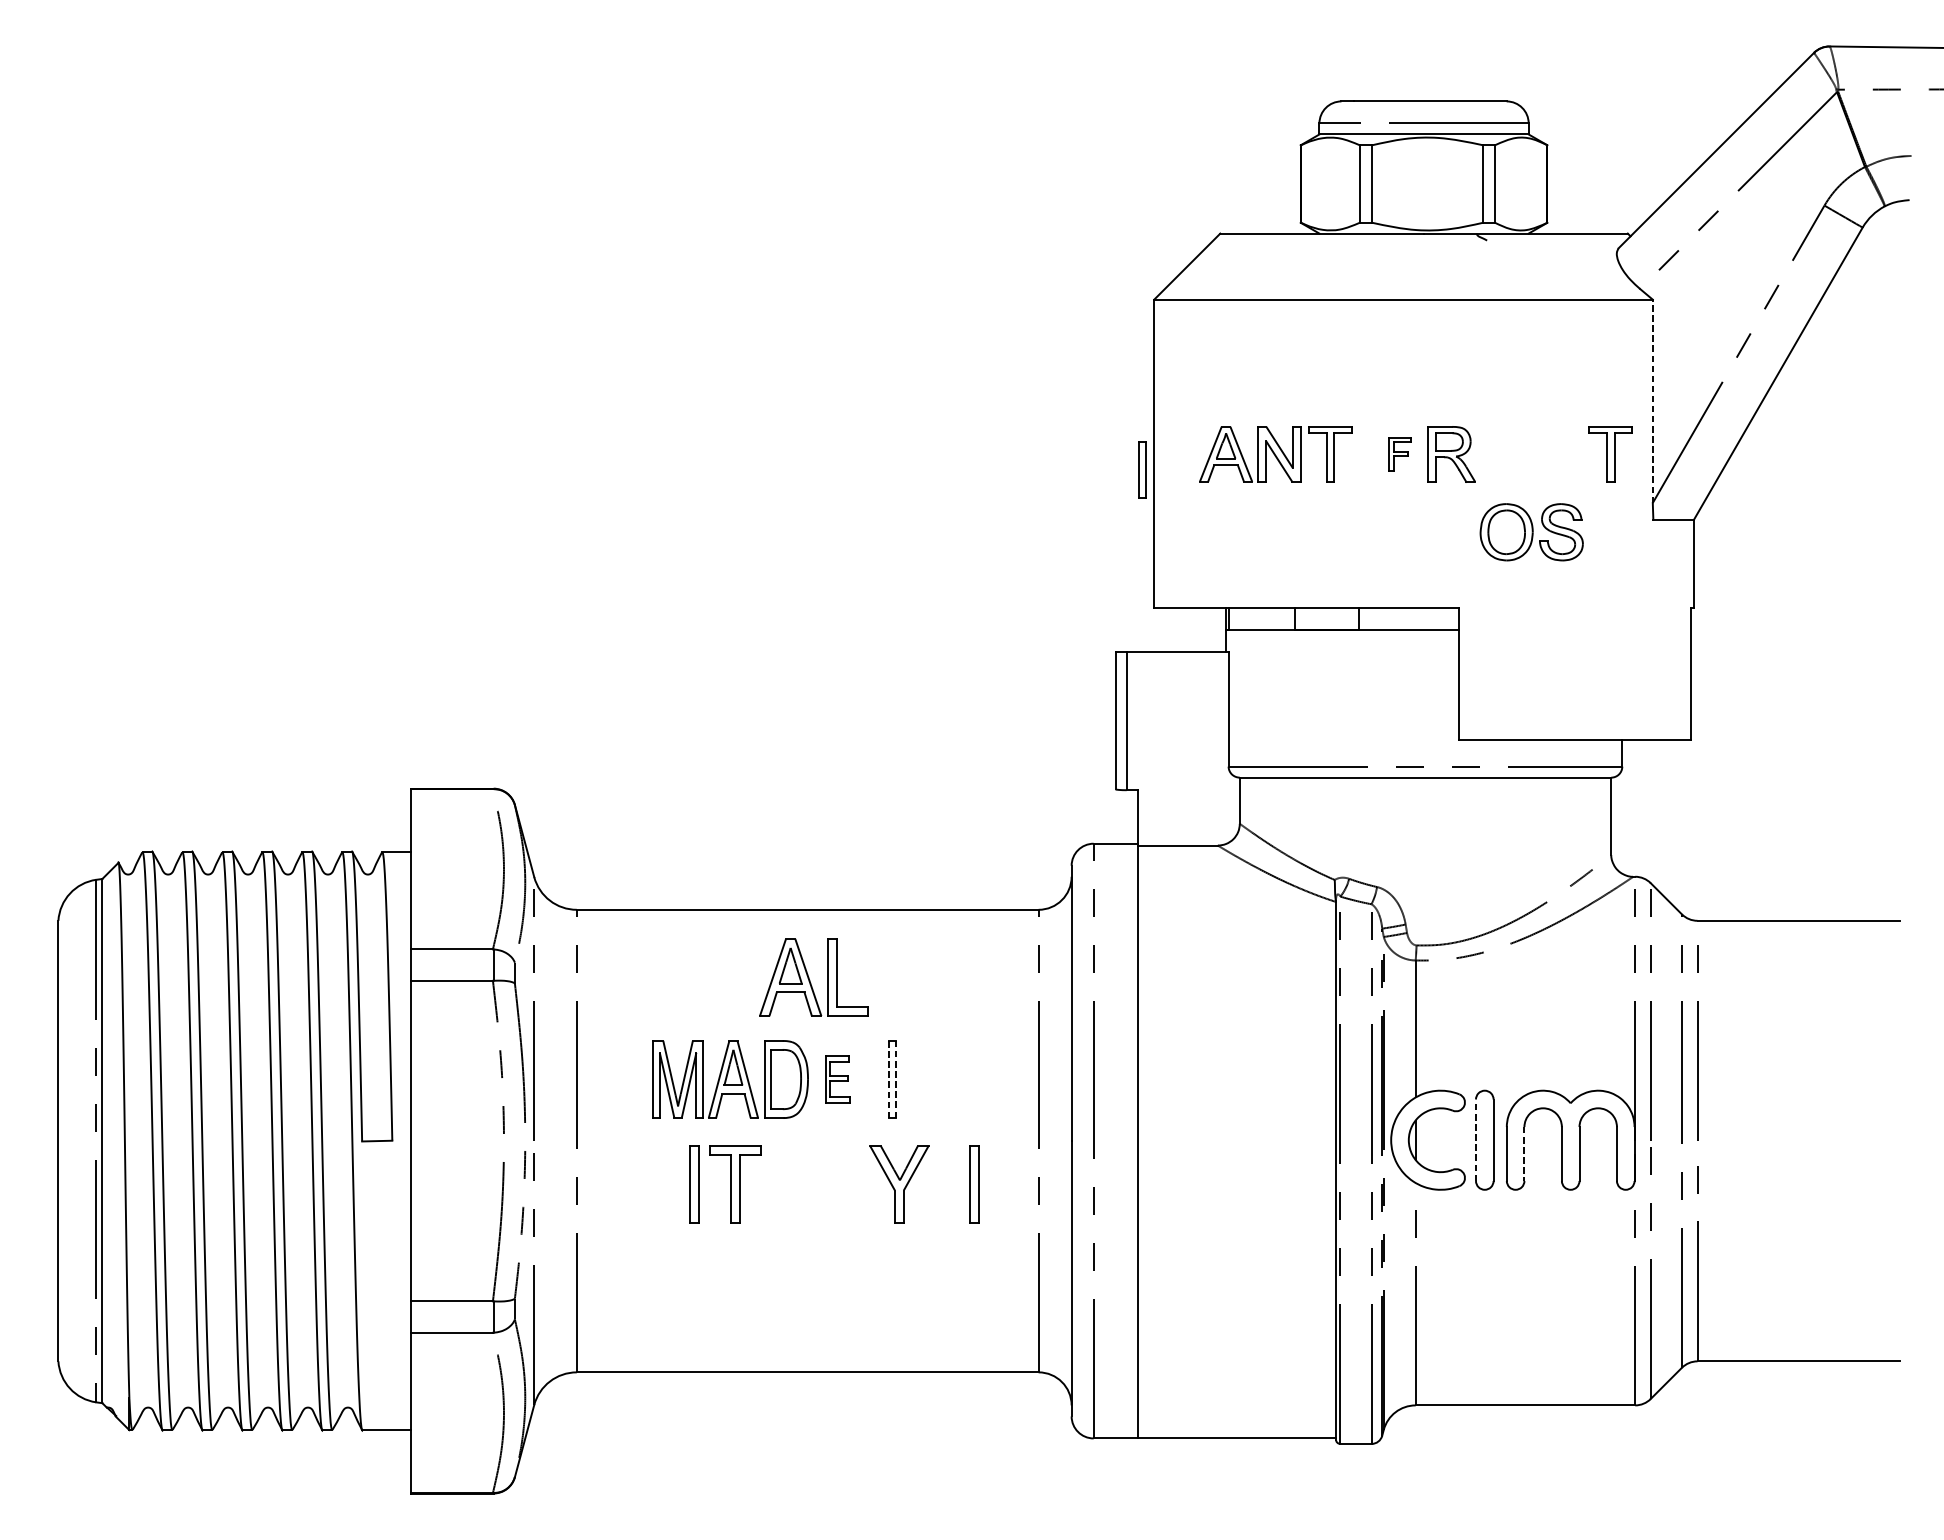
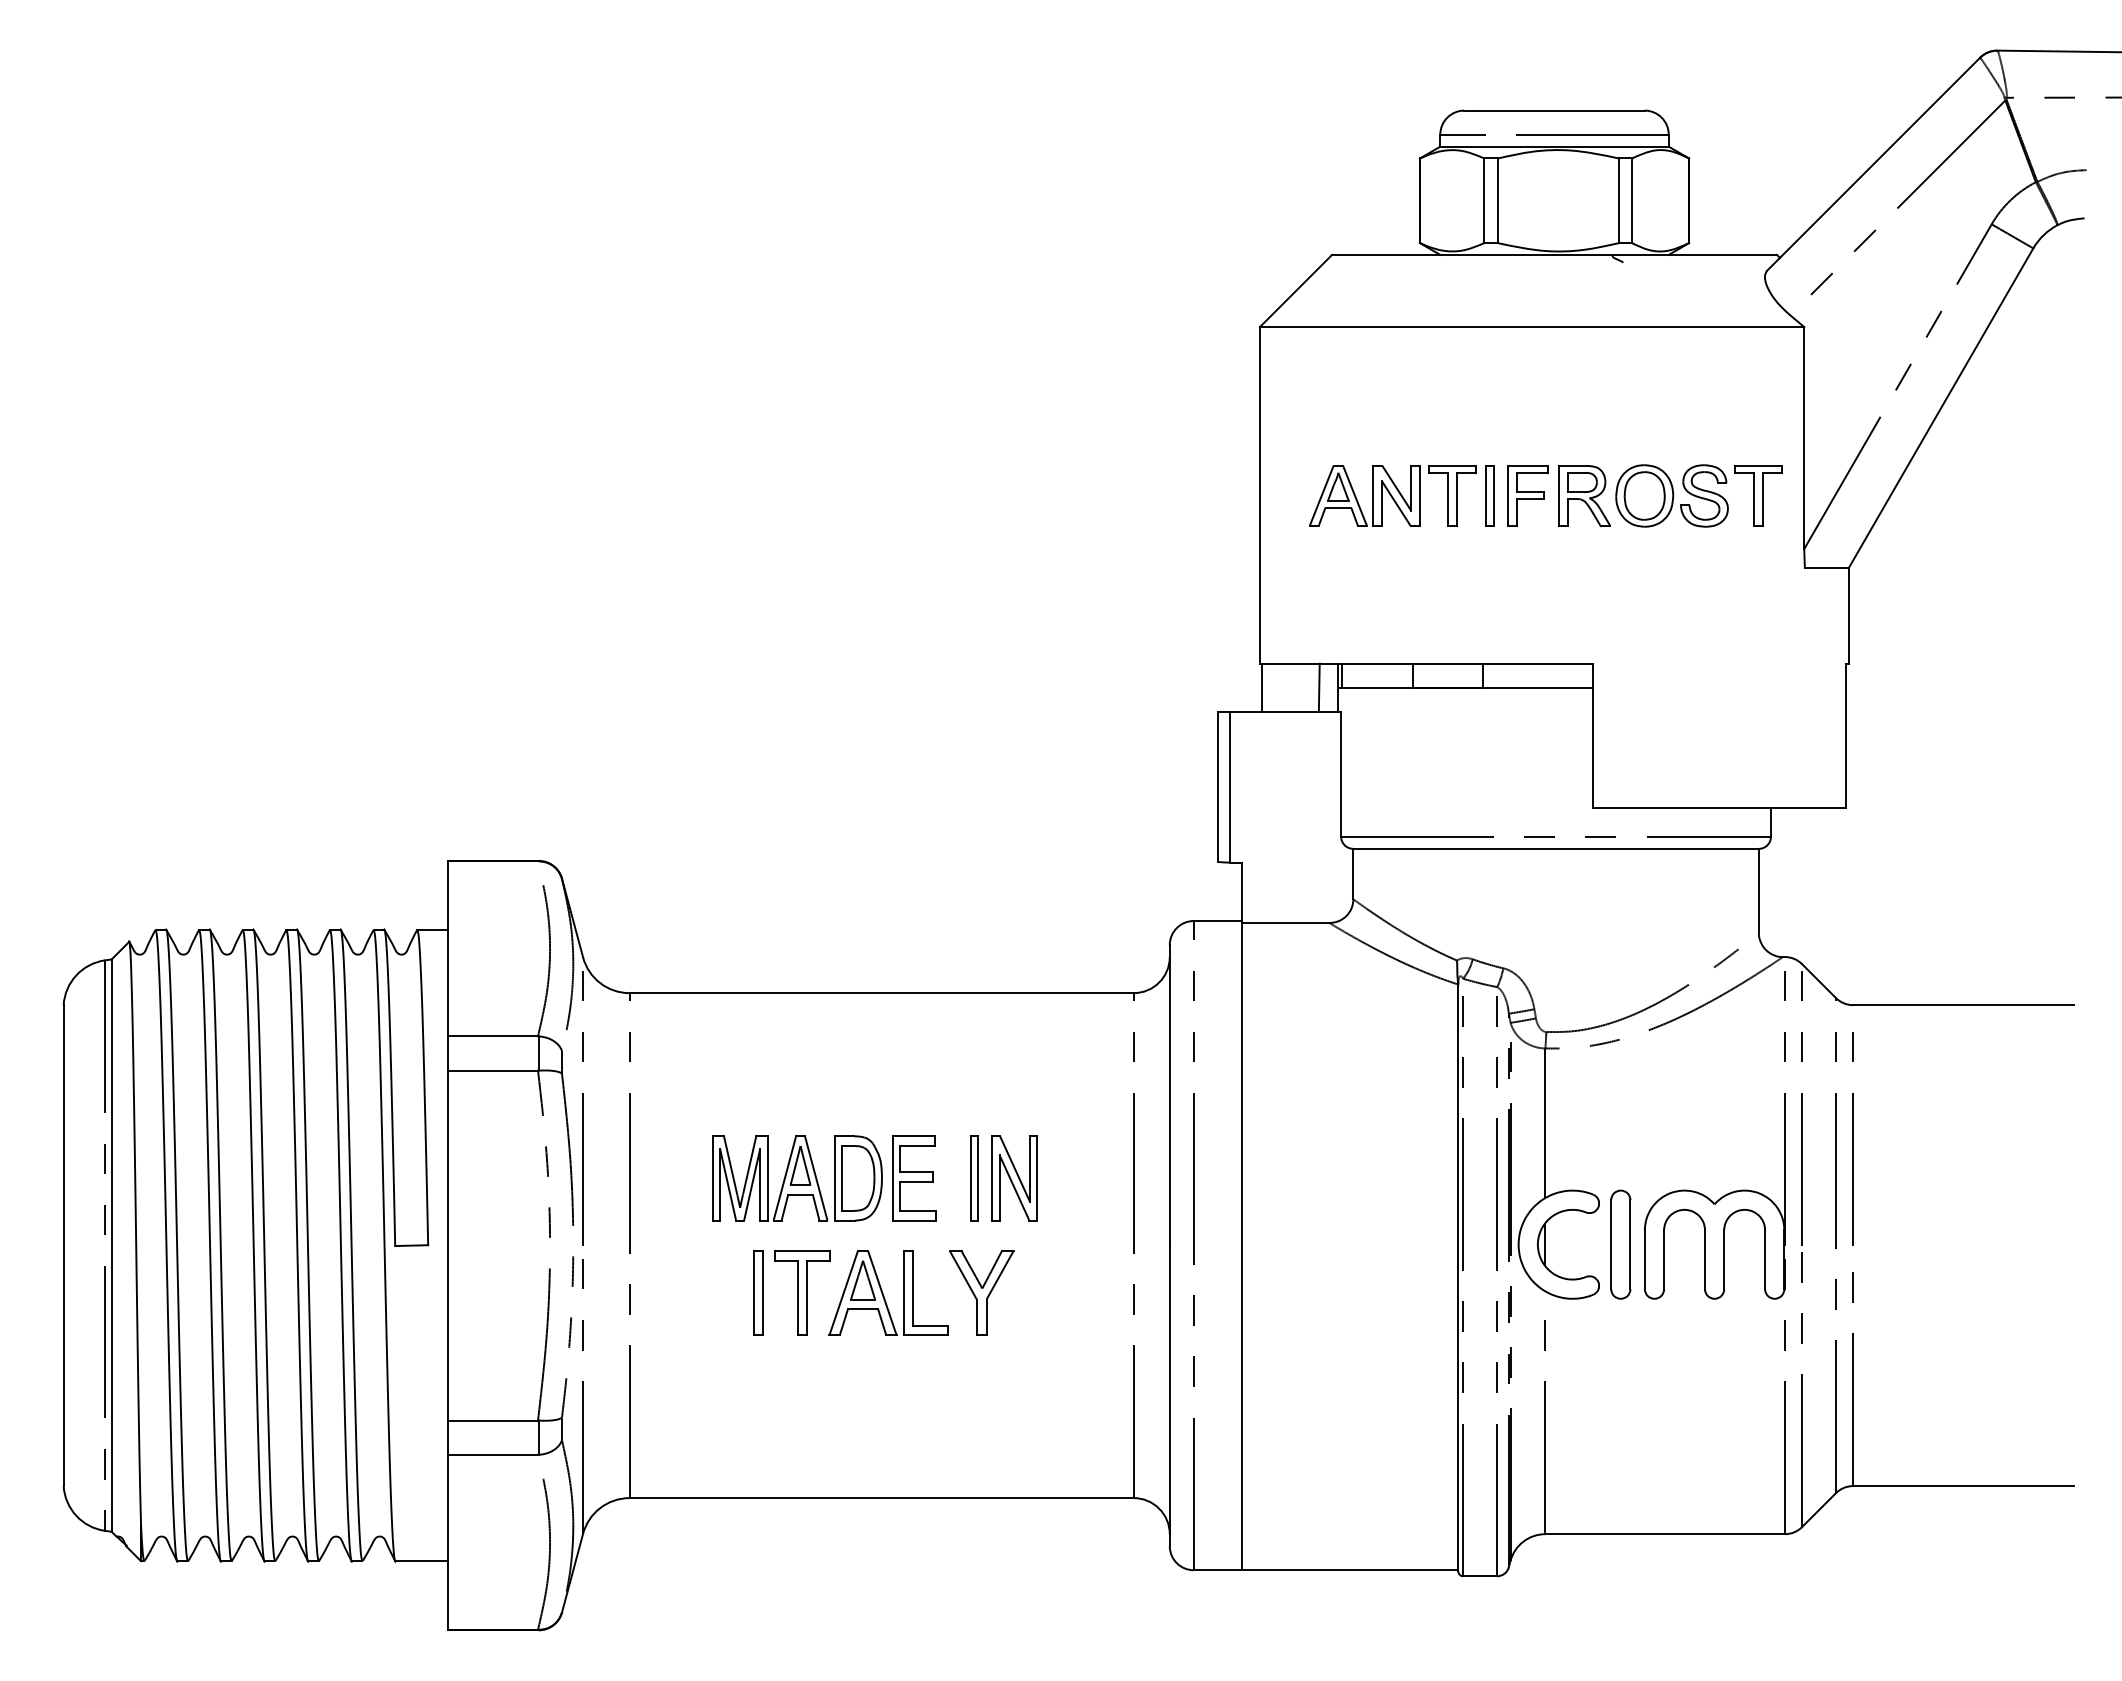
line: (1653, 400) -> (1804, 437), dashed -> solid
part: (1399, 453) -> (1527, 495), size x1.67
part: (1141, 469) -> (1489, 495), moved
part: (1531, 531) -> (1671, 495), moved
line: (1156, 629) -> (1262, 687), added
line: (1207, 629) -> (1318, 687), added
part: (813, 977) -> (888, 1292), moved
line: (889, 1078) -> (970, 1177), dashed -> solid
part: (837, 1079) -> (914, 1178), size x1.67
line: (896, 1079) -> (978, 1178), dashed -> solid
part: (929, 1079) -> (1014, 1178), added
line: (1476, 1140) -> (1611, 1244), dashed -> solid
line: (1524, 1154) -> (1664, 1260), dashed -> solid
part: (974, 1184) -> (1063, 1292), removed

